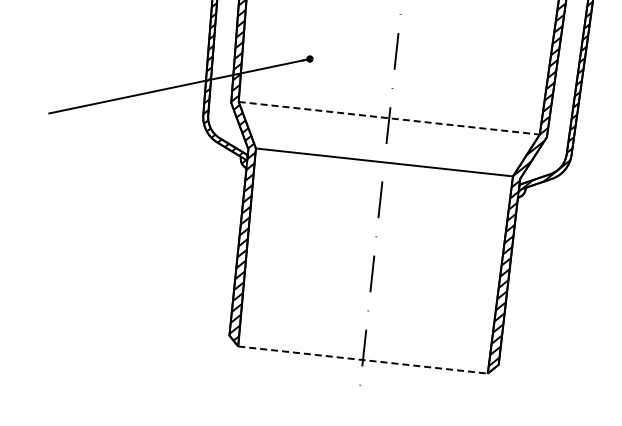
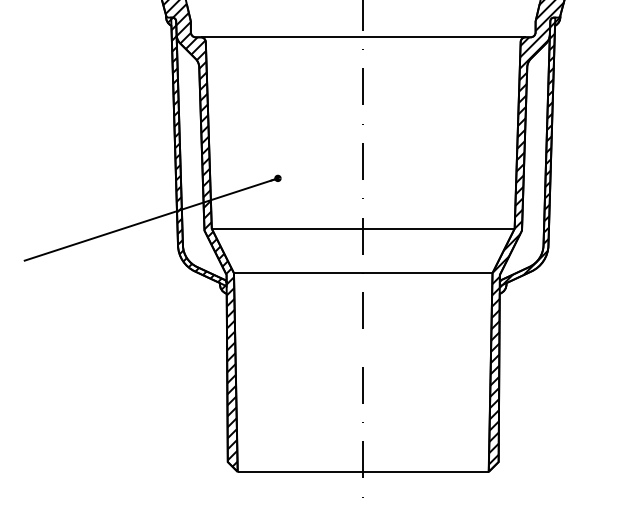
line: (389, 118) -> (363, 228), dashed -> solid
line: (363, 359) -> (363, 471), dashed -> solid

